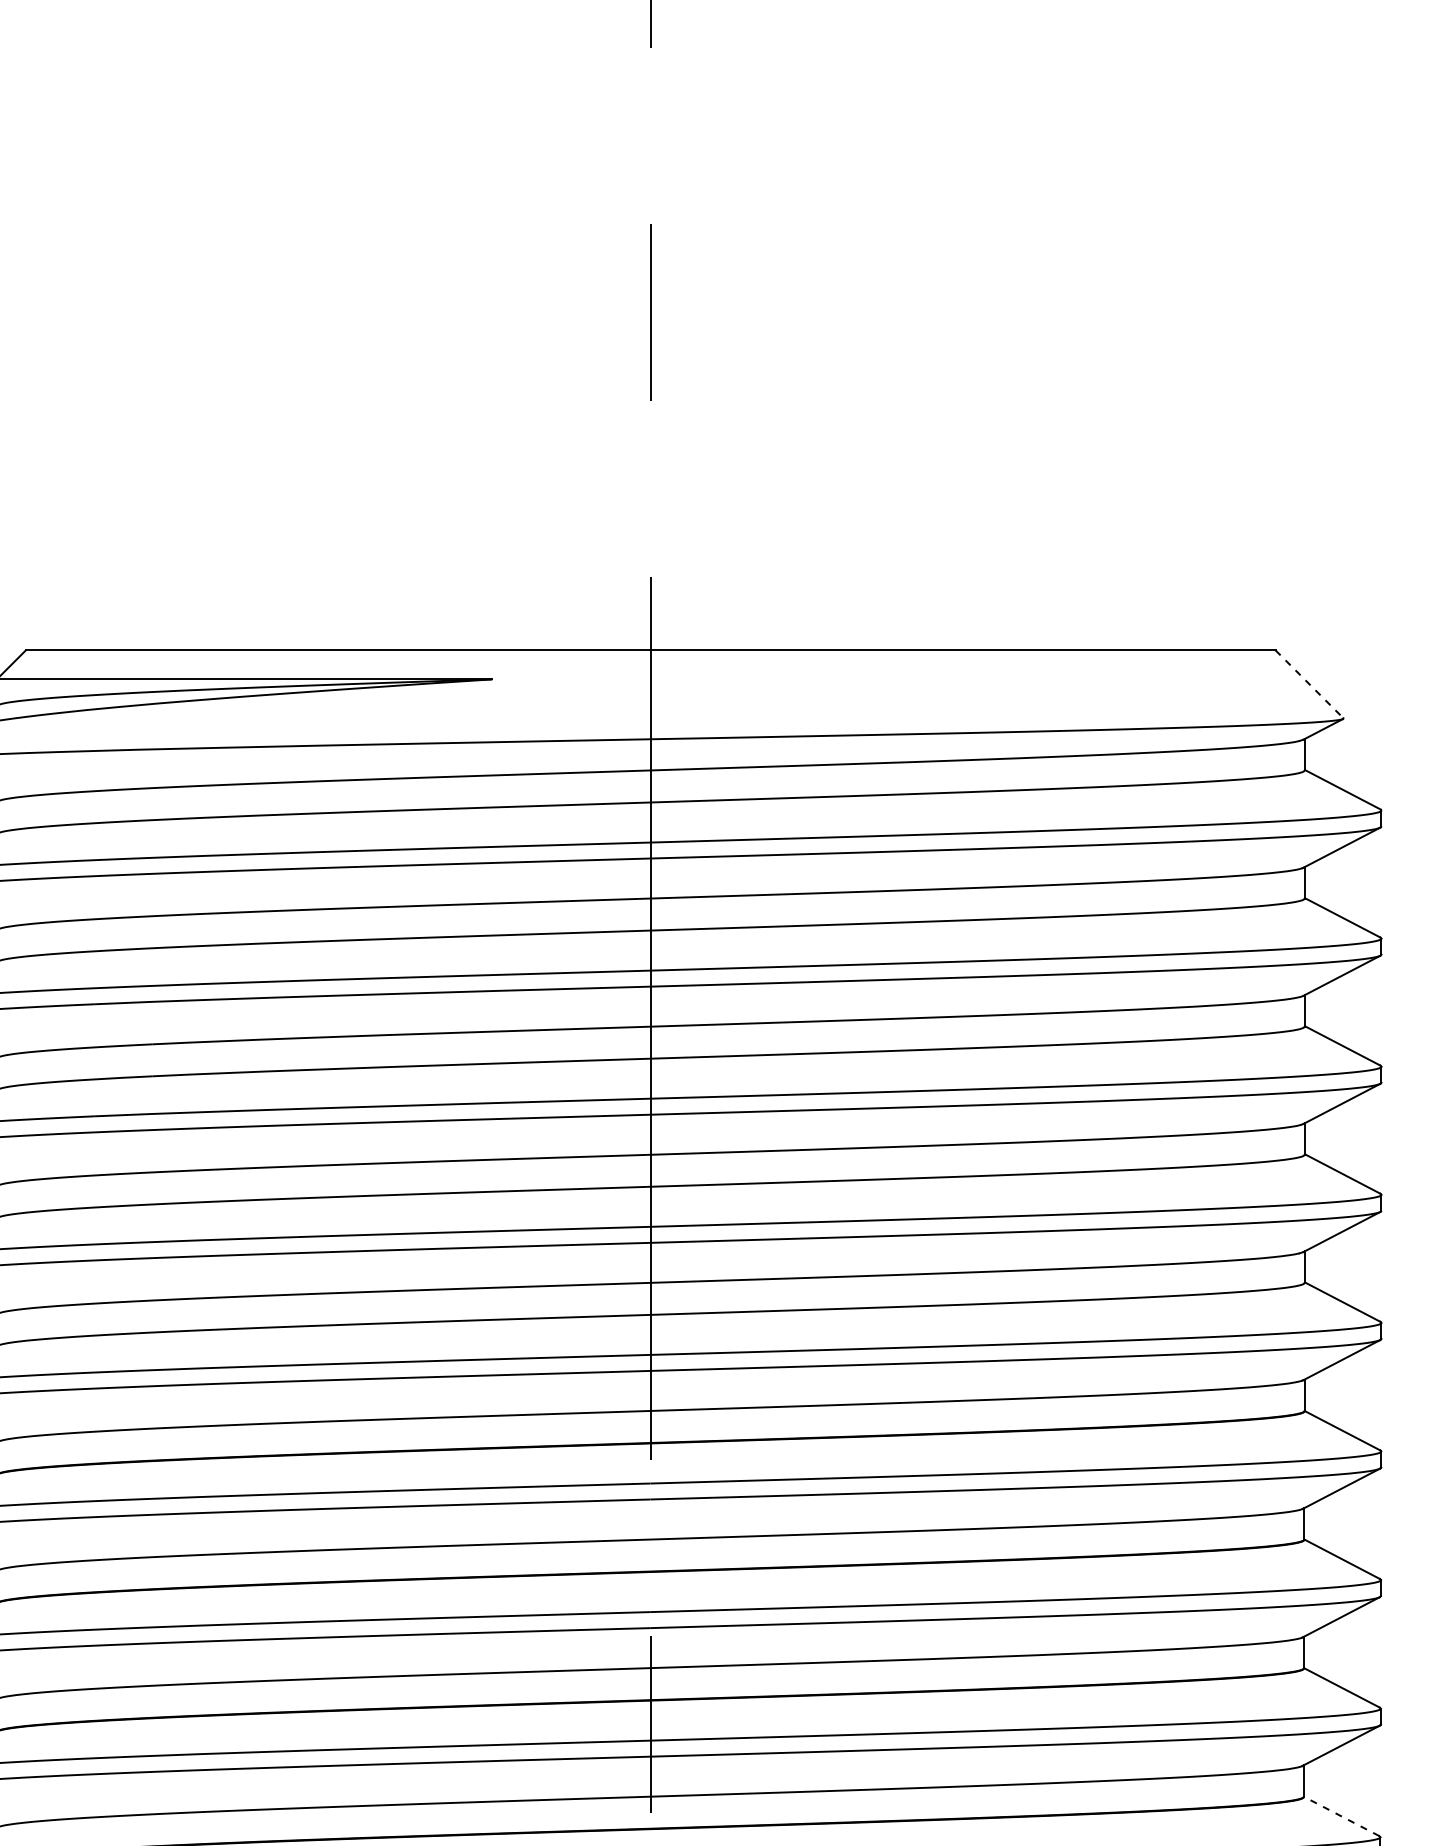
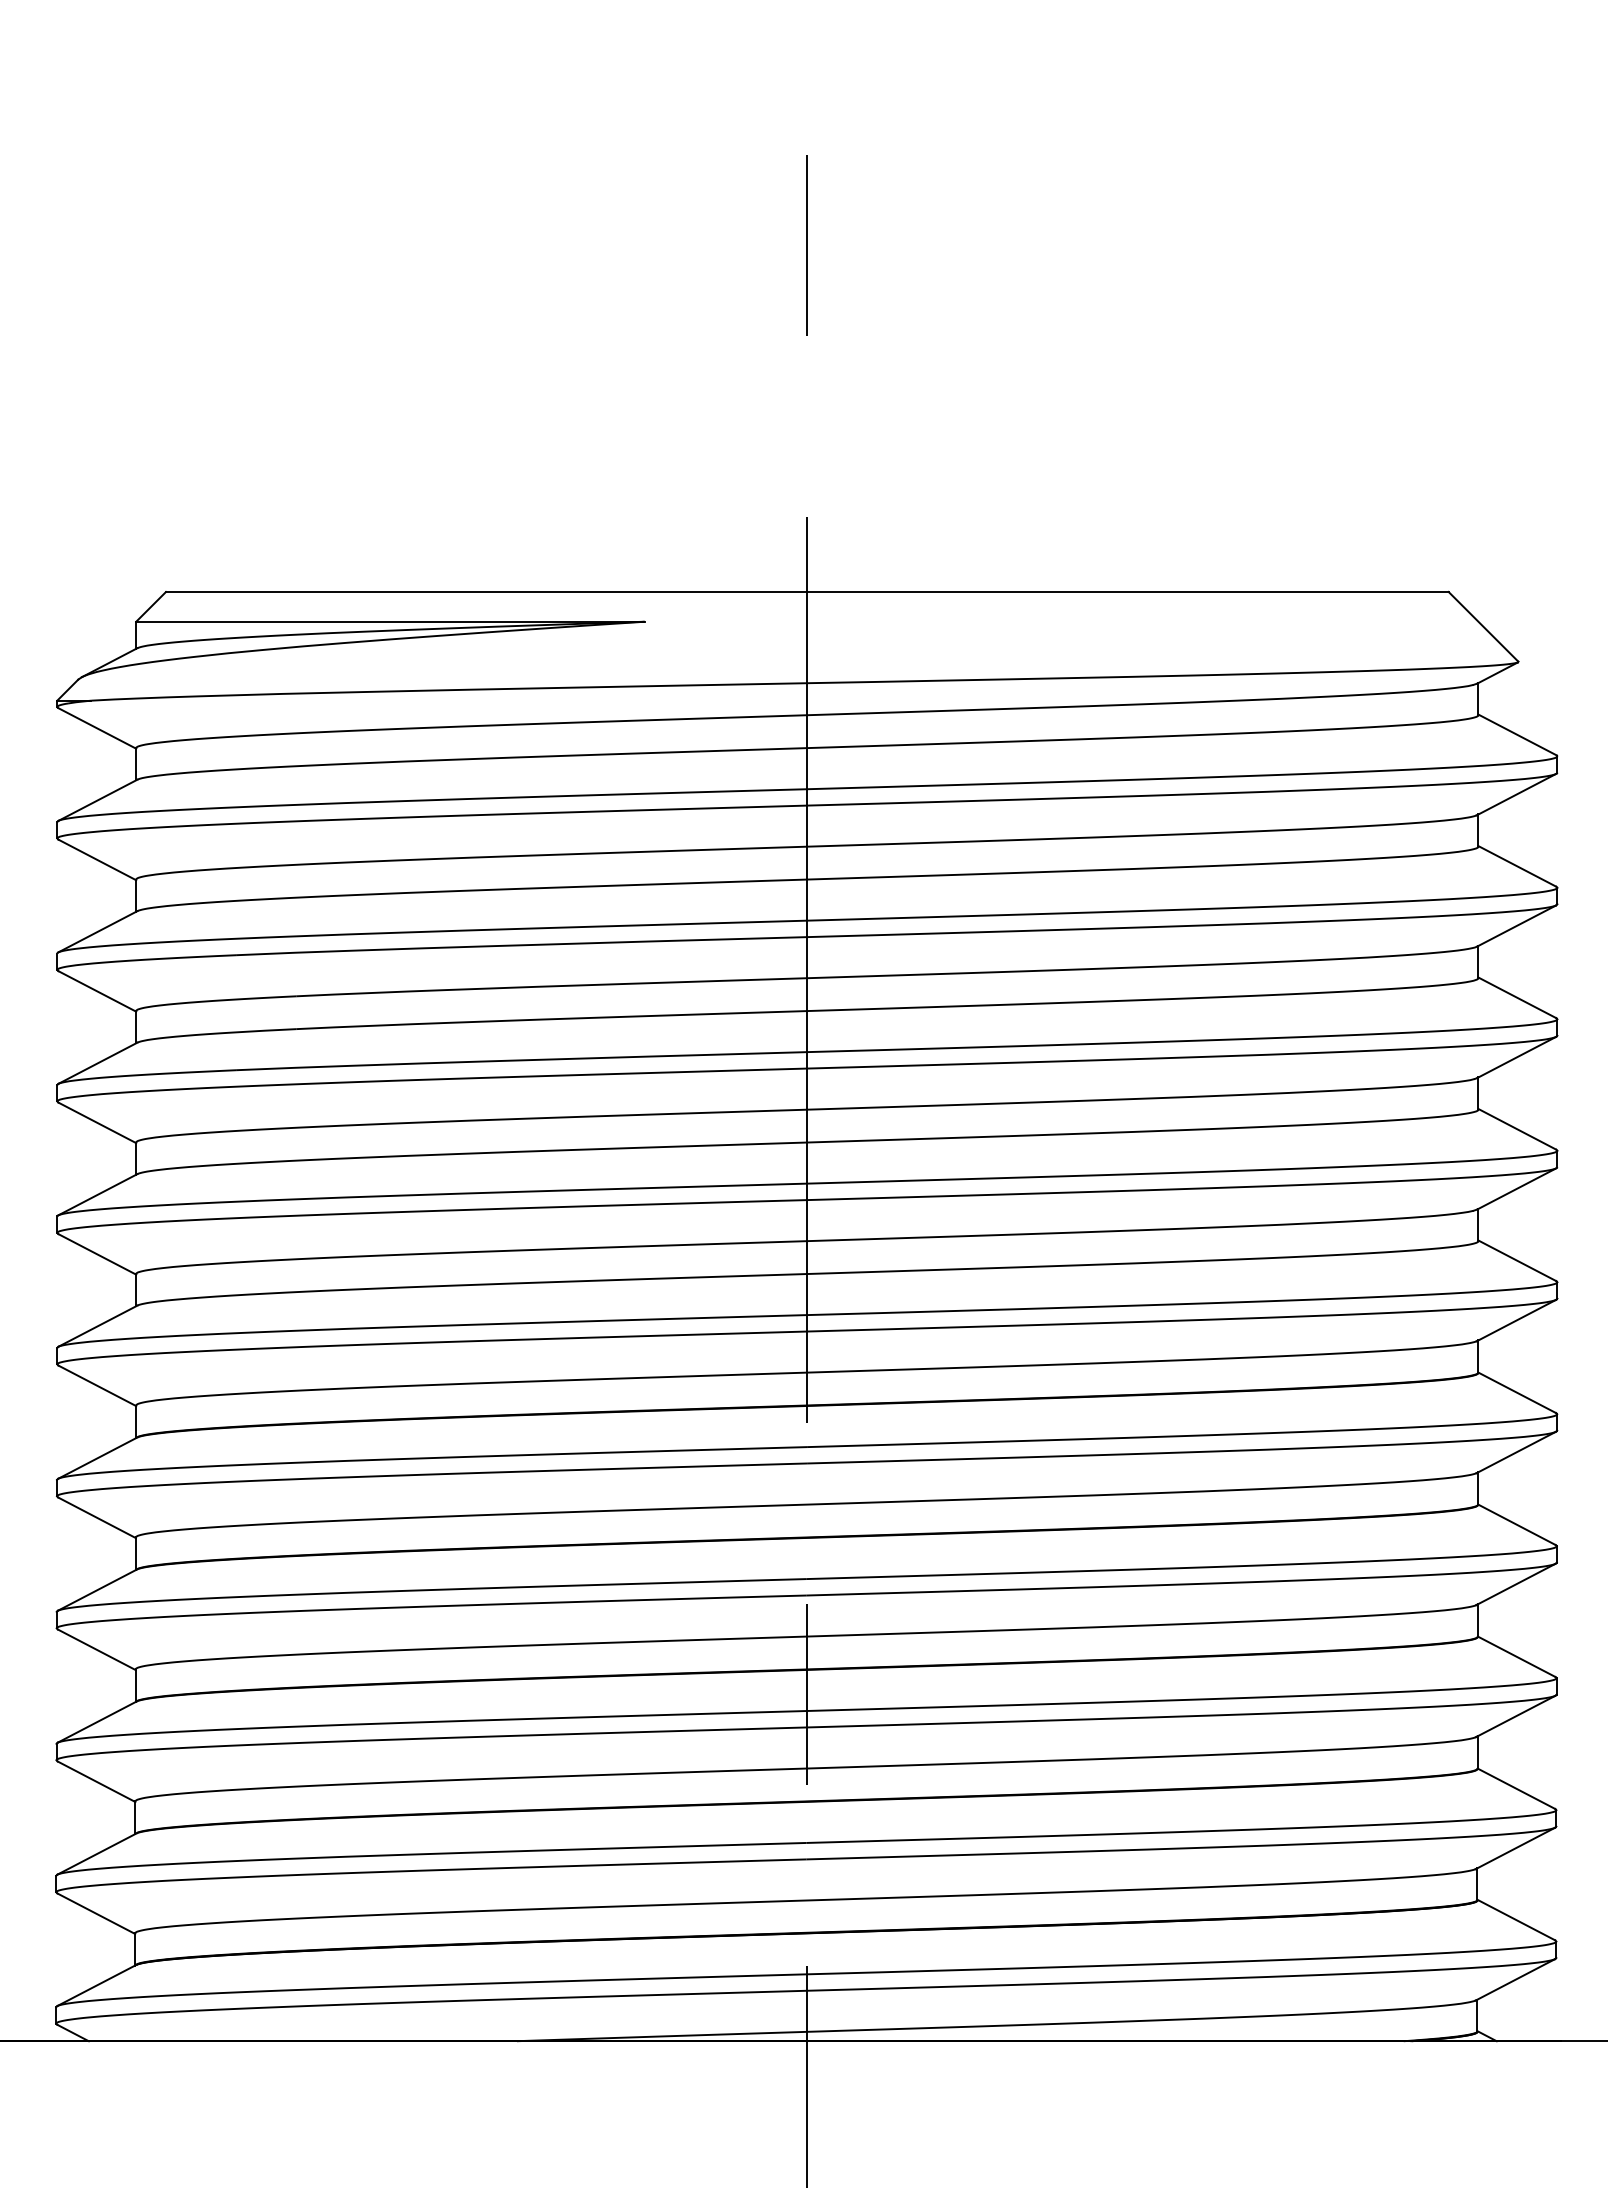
line: (1309, 684) -> (1483, 627), dashed -> solid
line: (1341, 1816) -> (1516, 1788), dashed -> solid

